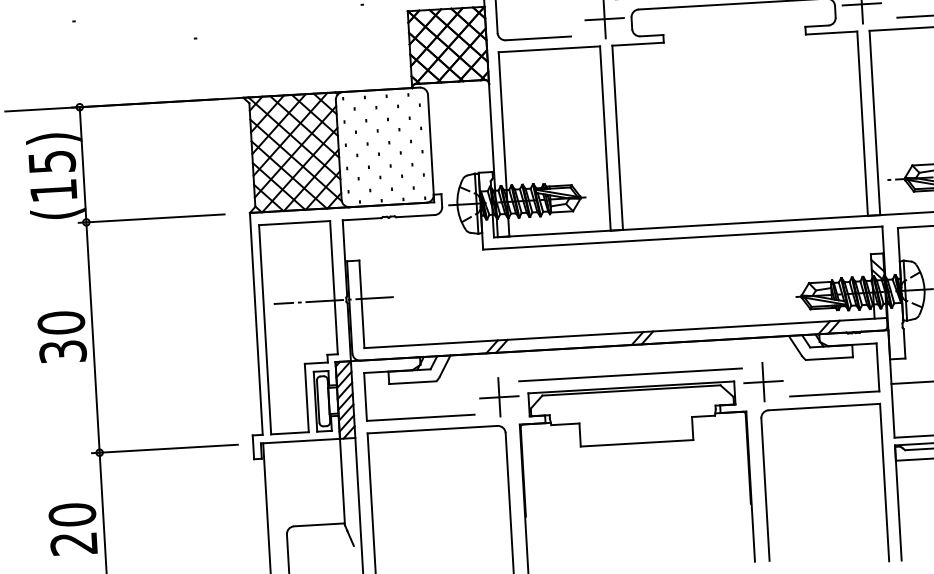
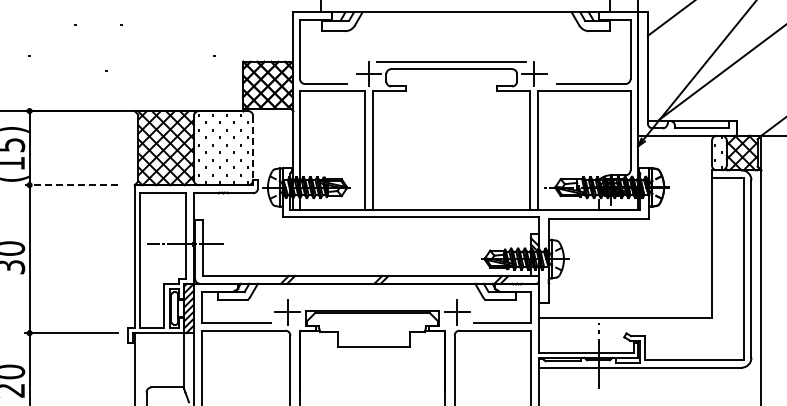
line: (431, 145) -> (253, 148), solid -> dashed
line: (151, 219) -> (71, 185), solid -> dashed
line: (630, 374) -> (372, 302), removed

